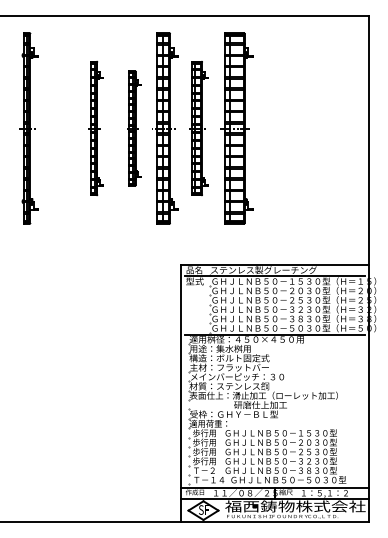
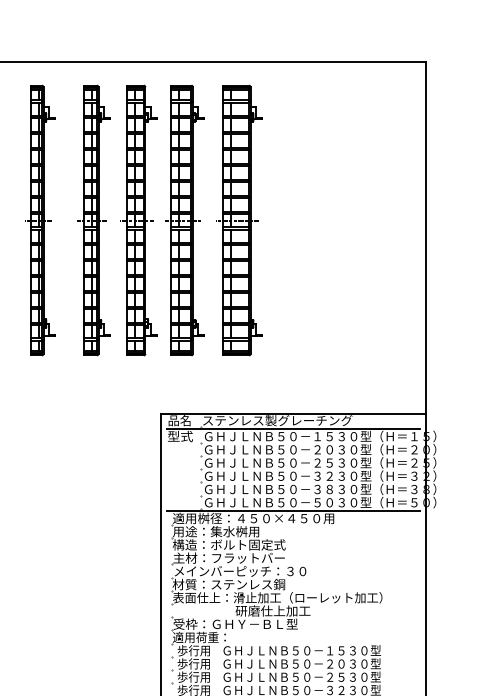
part: (95, 128) -> (39, 220), size x1.43
part: (133, 128) -> (93, 220), size x1.67
part: (198, 128) -> (185, 220), size x1.43

